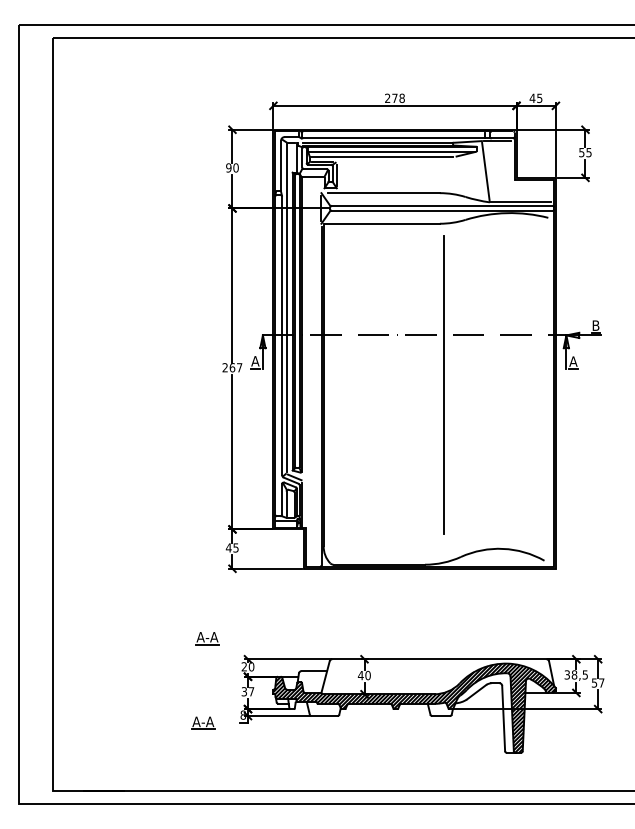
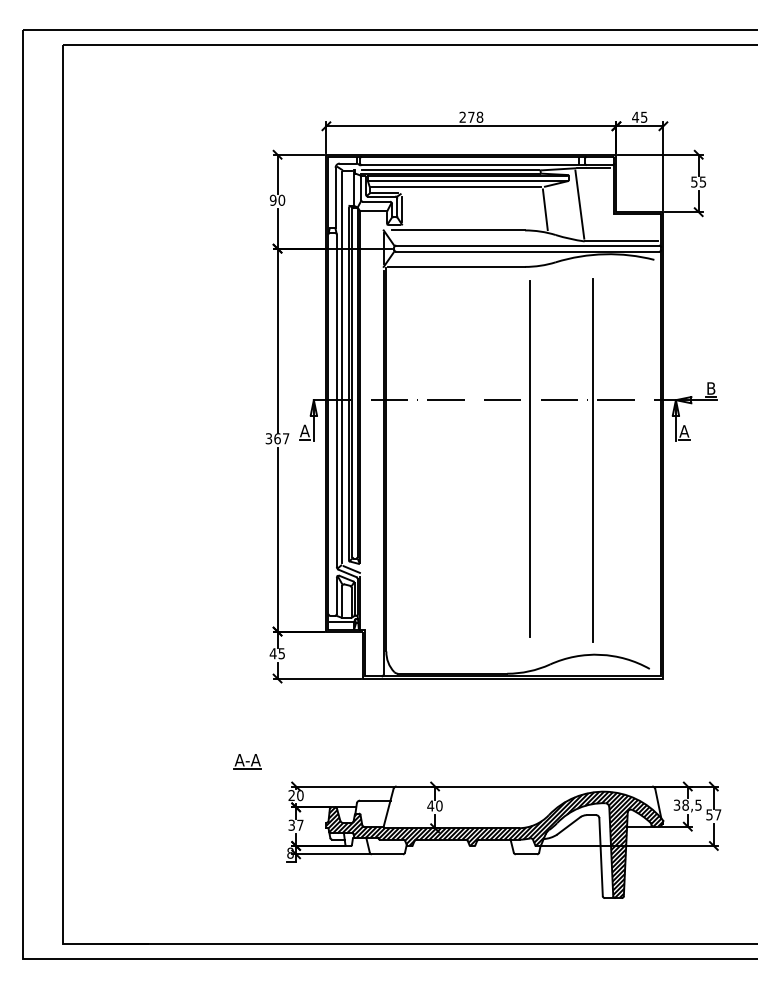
line: (456, 175) -> (544, 209), added
text: (224, 367) -> (268, 438), 267 -> 367
line: (497, 385) -> (593, 459), added
part: (203, 722) -> (242, 862), removed

